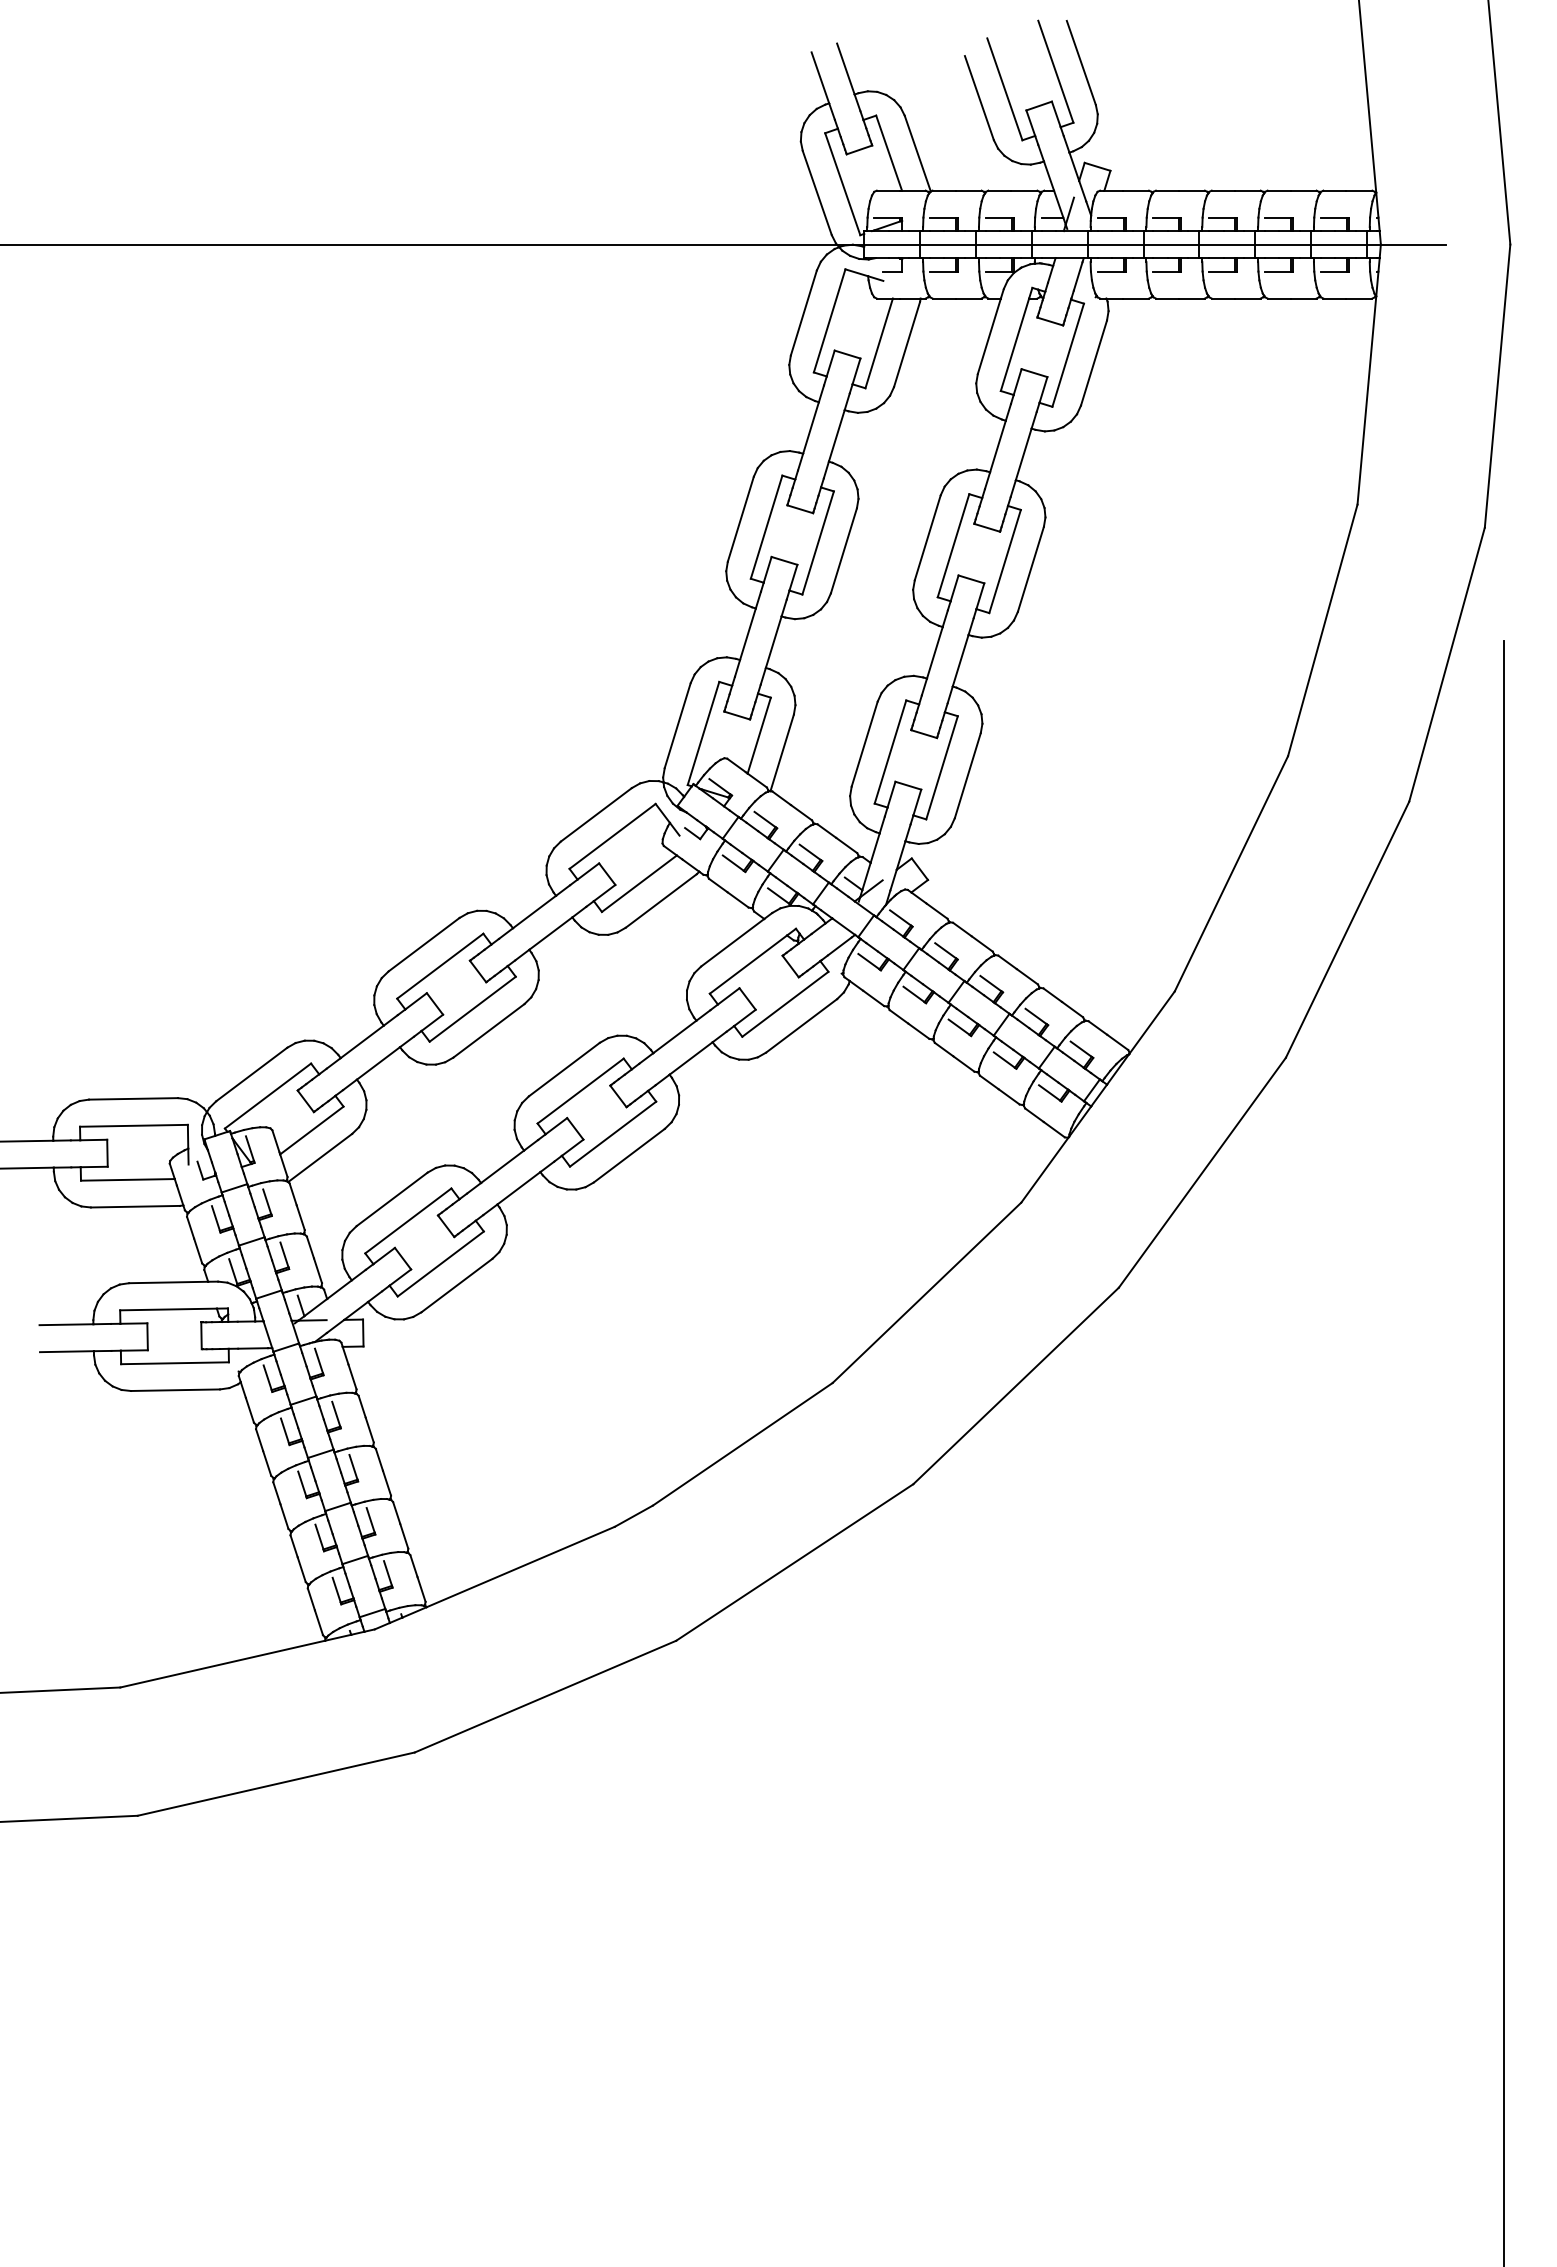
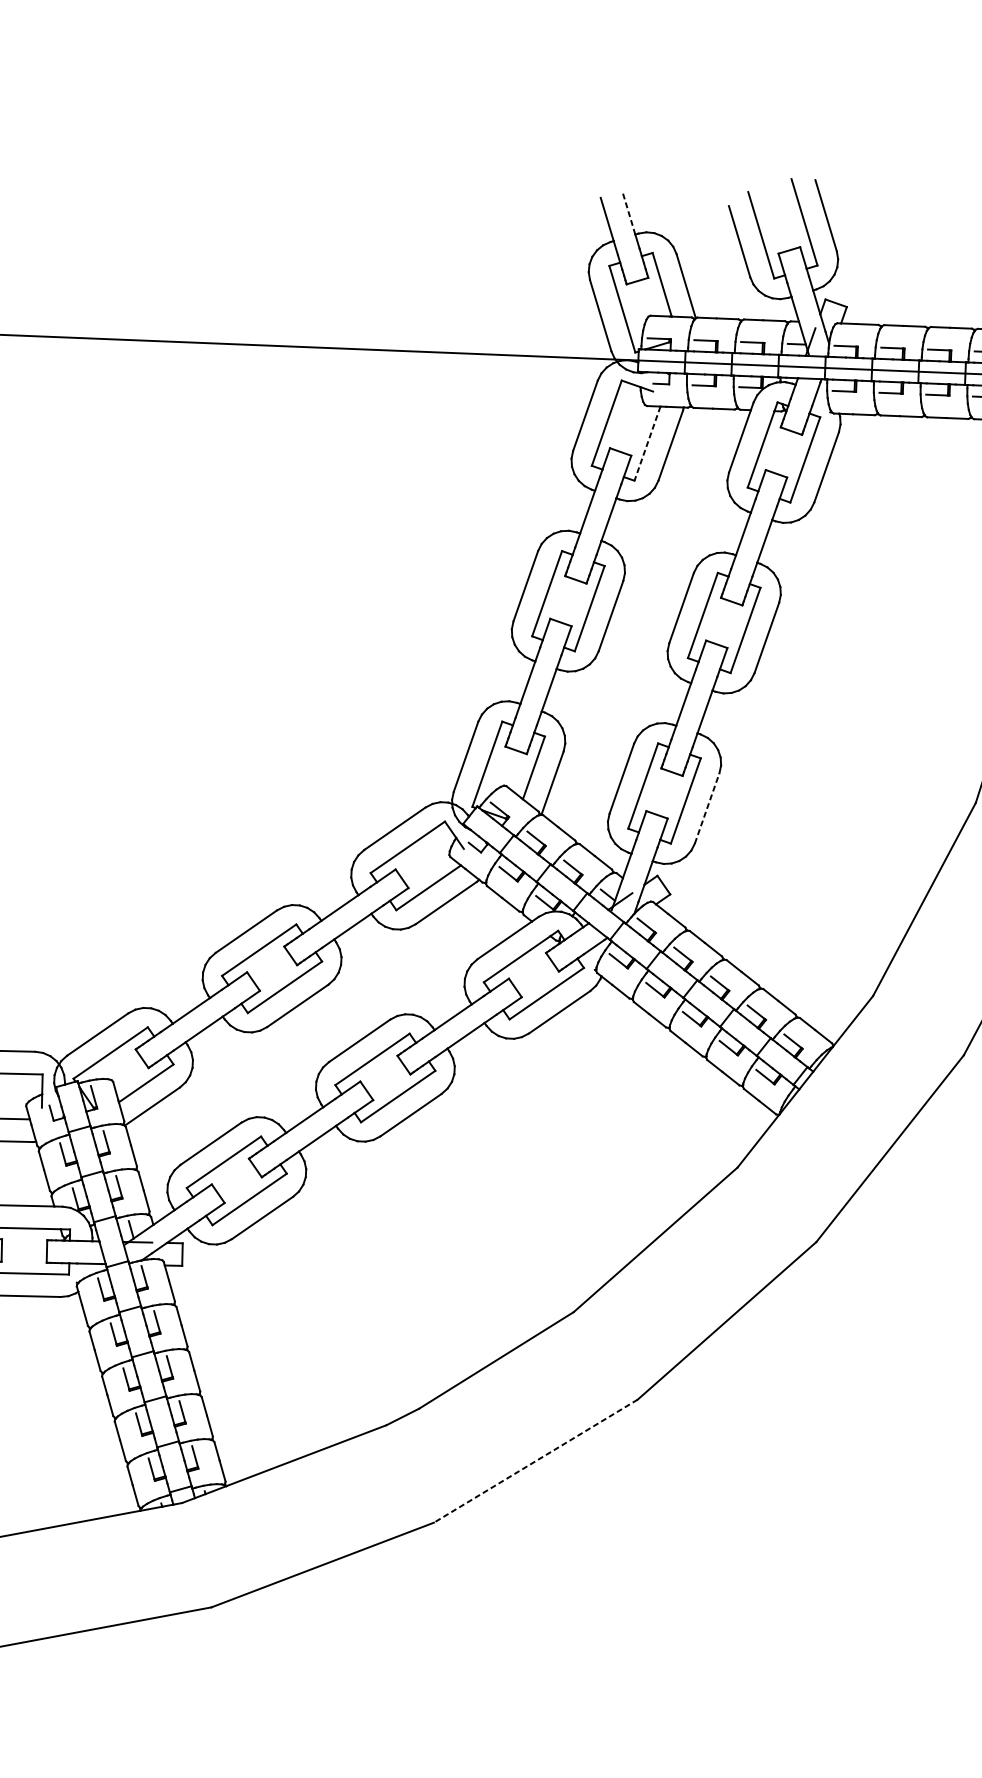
line: (845, 69) -> (628, 213), solid -> dashed
line: (879, 343) -> (647, 443), solid -> dashed
line: (967, 775) -> (706, 808), solid -> dashed
line: (794, 1562) -> (535, 1461), solid -> dashed

